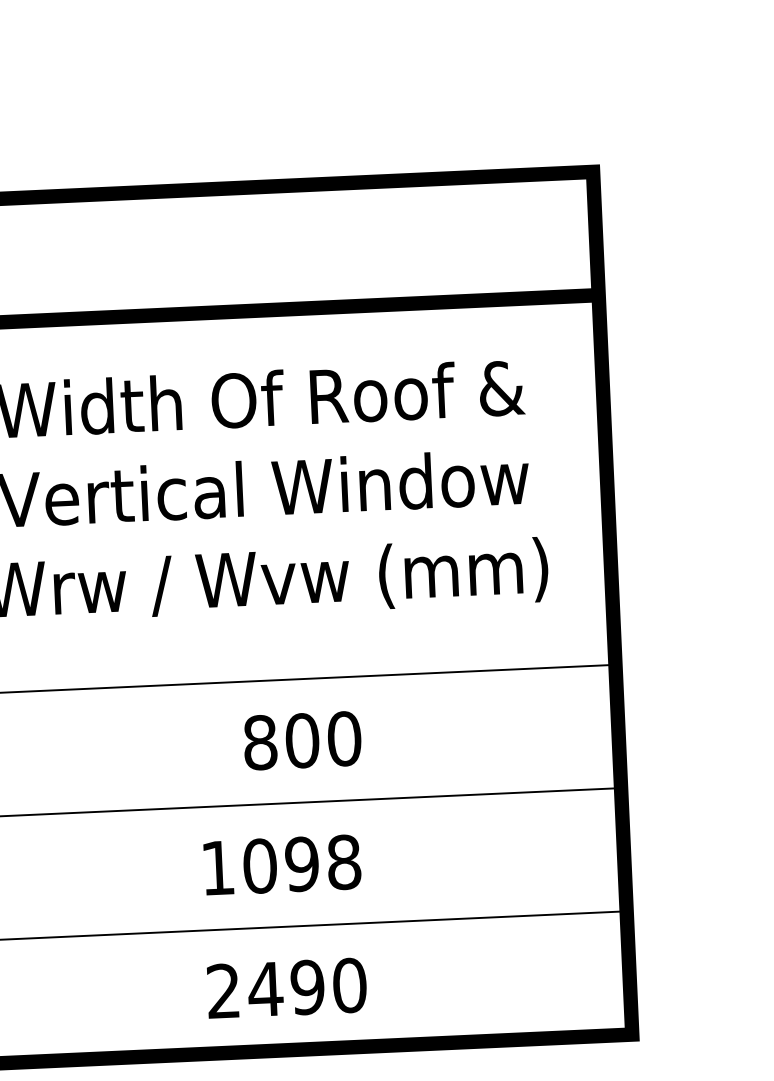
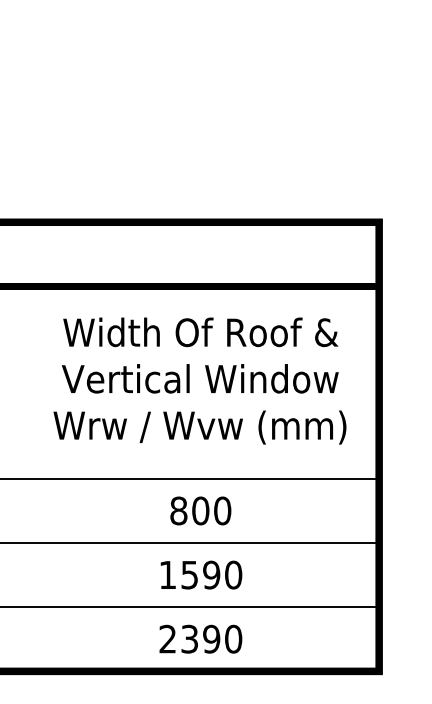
text: (301, 739) -> (200, 510), moved
text: (301, 863) -> (211, 574), 1098 -> 1590
text: (265, 987) -> (189, 638), 2490 -> 2390

